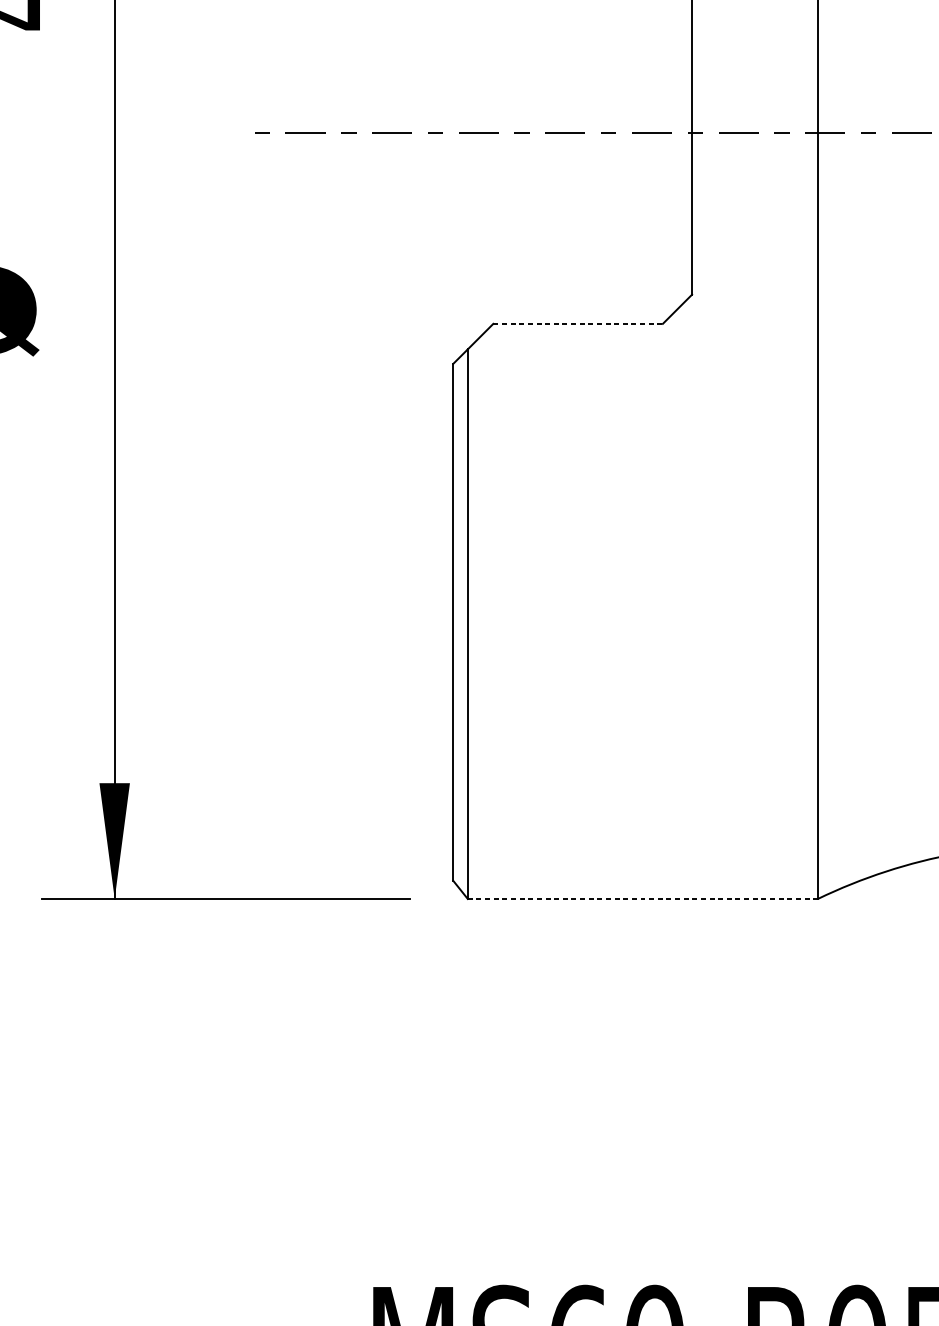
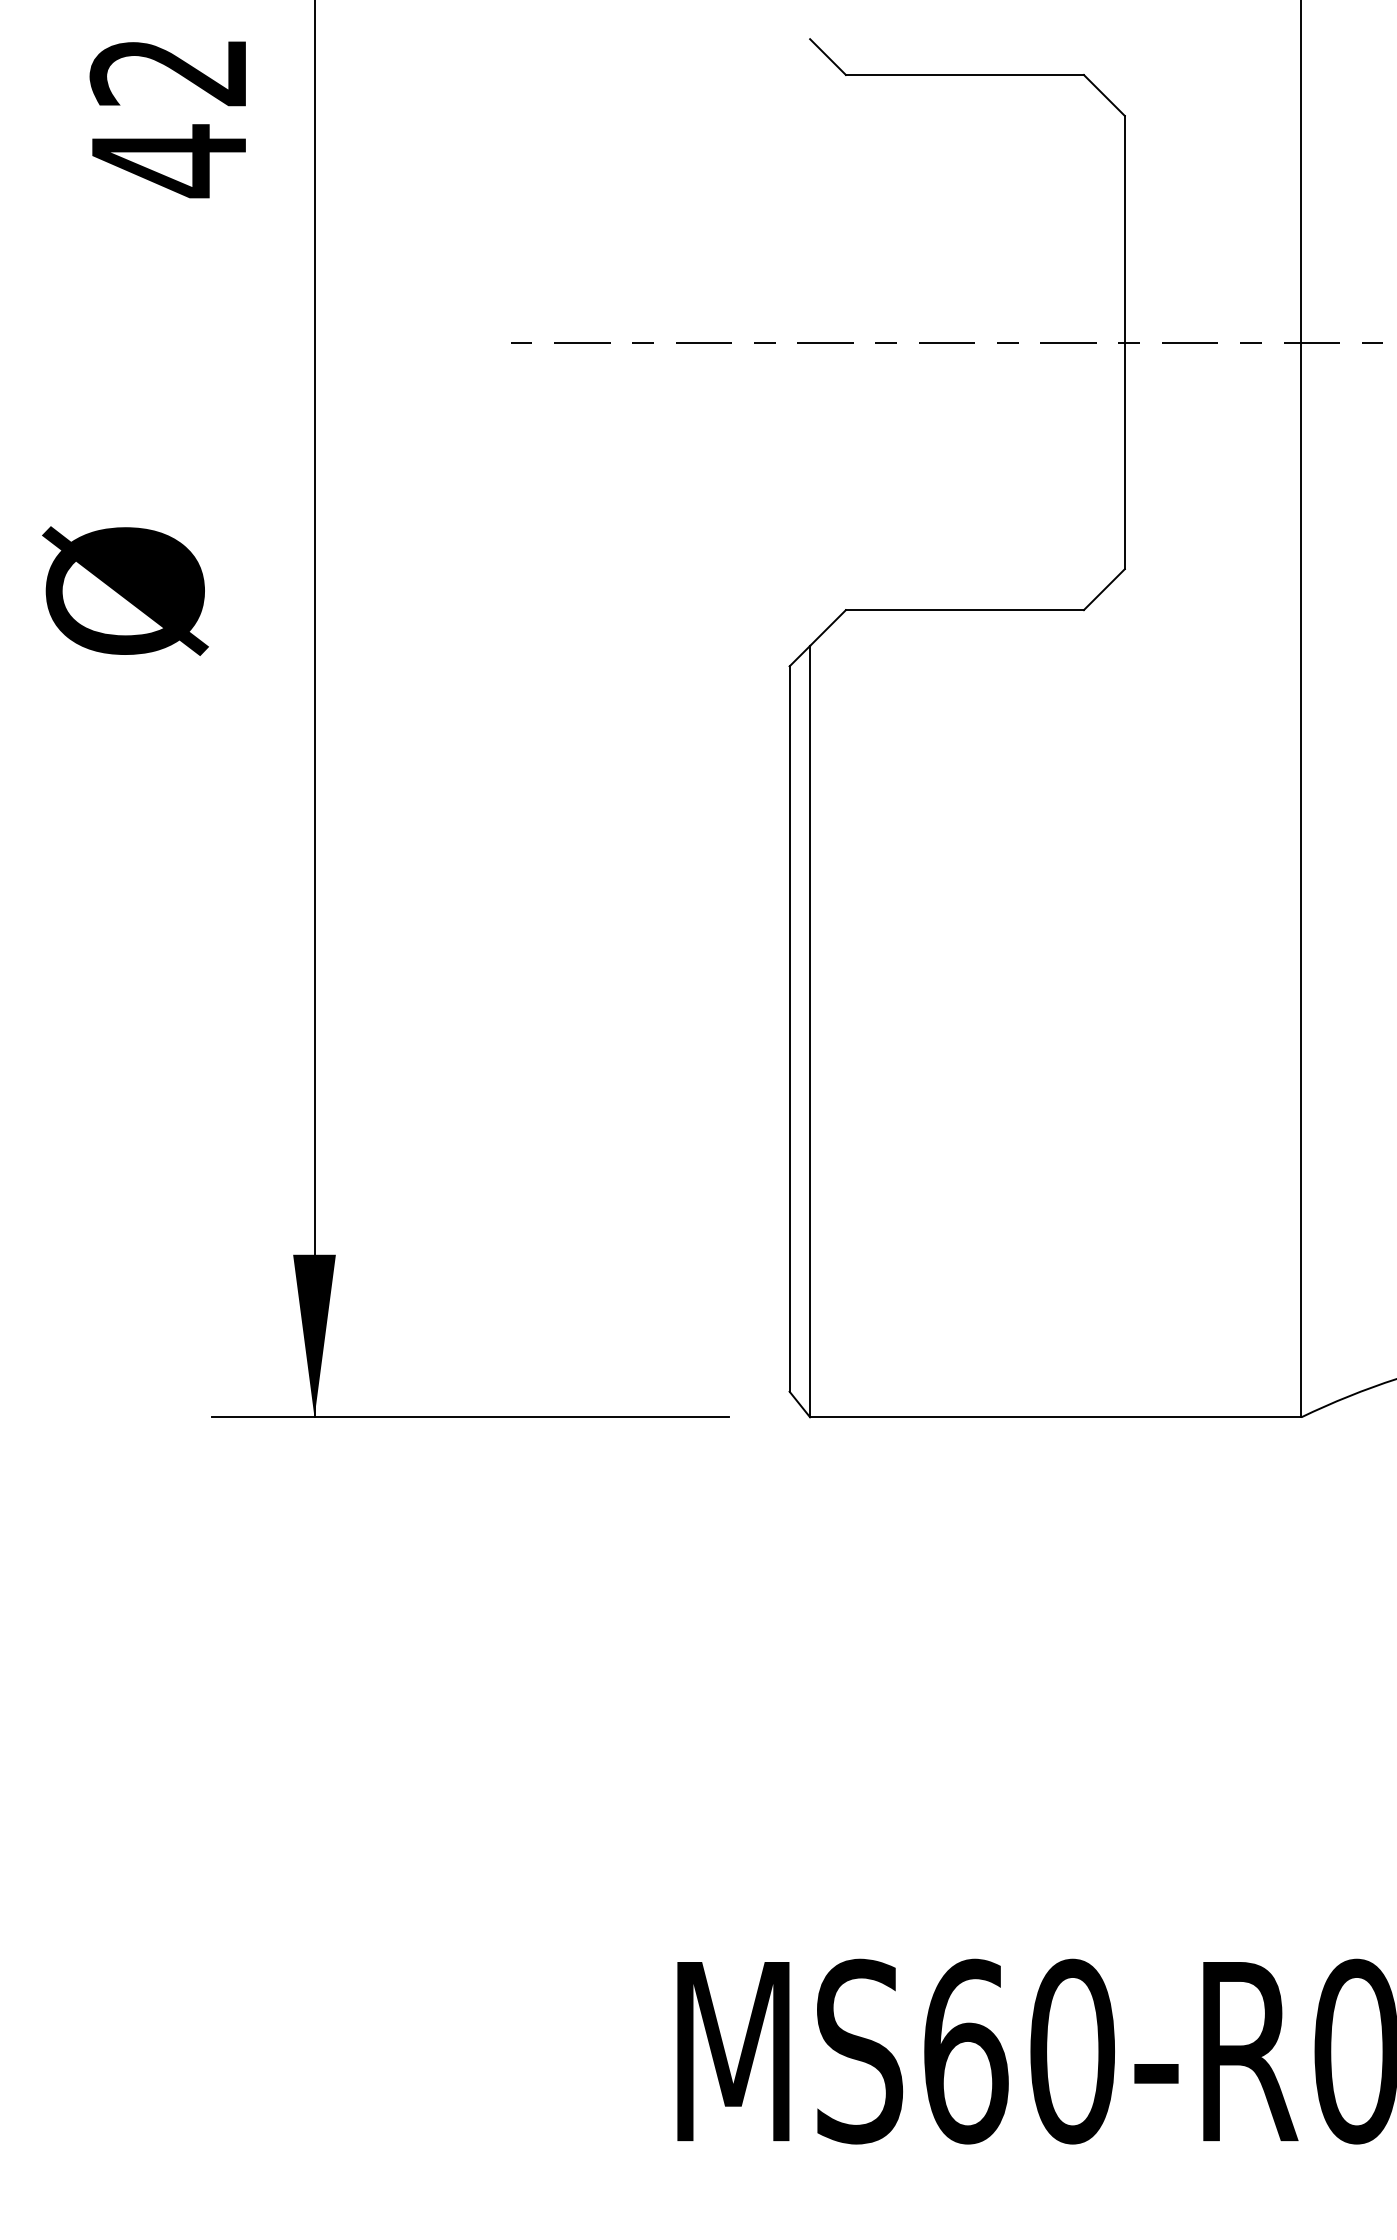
line: (577, 324) -> (964, 610), dashed -> solid
line: (642, 899) -> (1055, 1417), dashed -> solid

